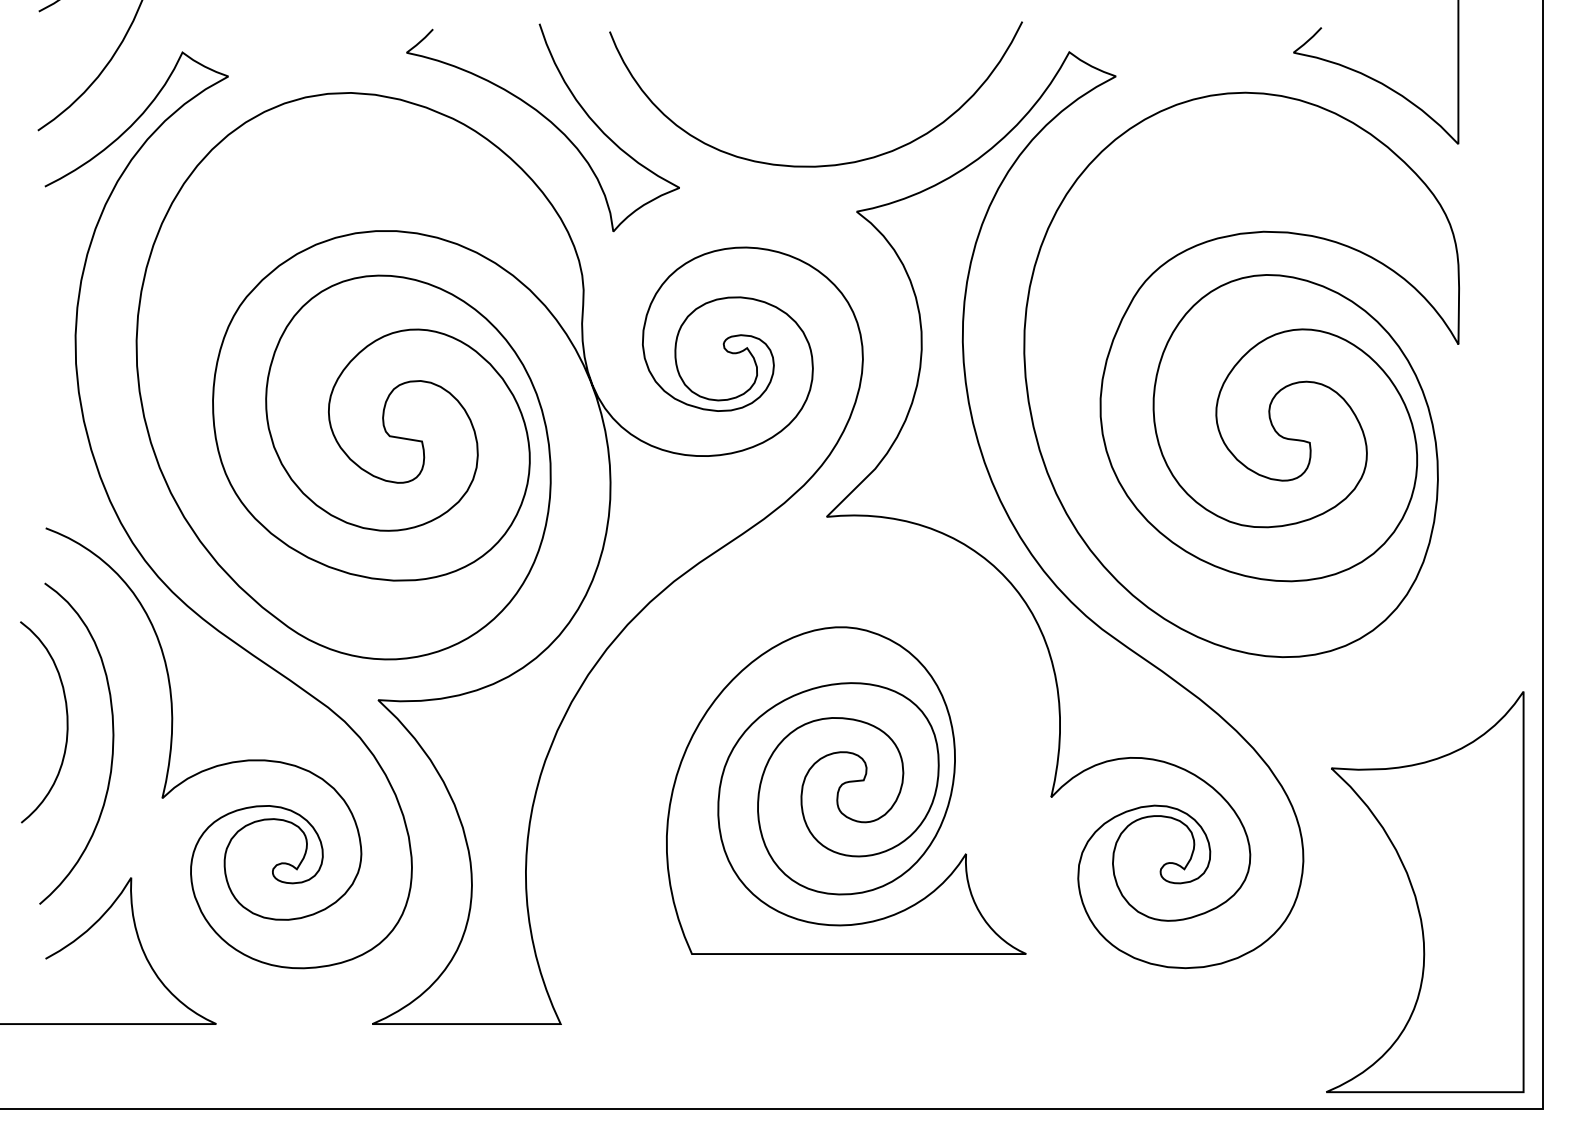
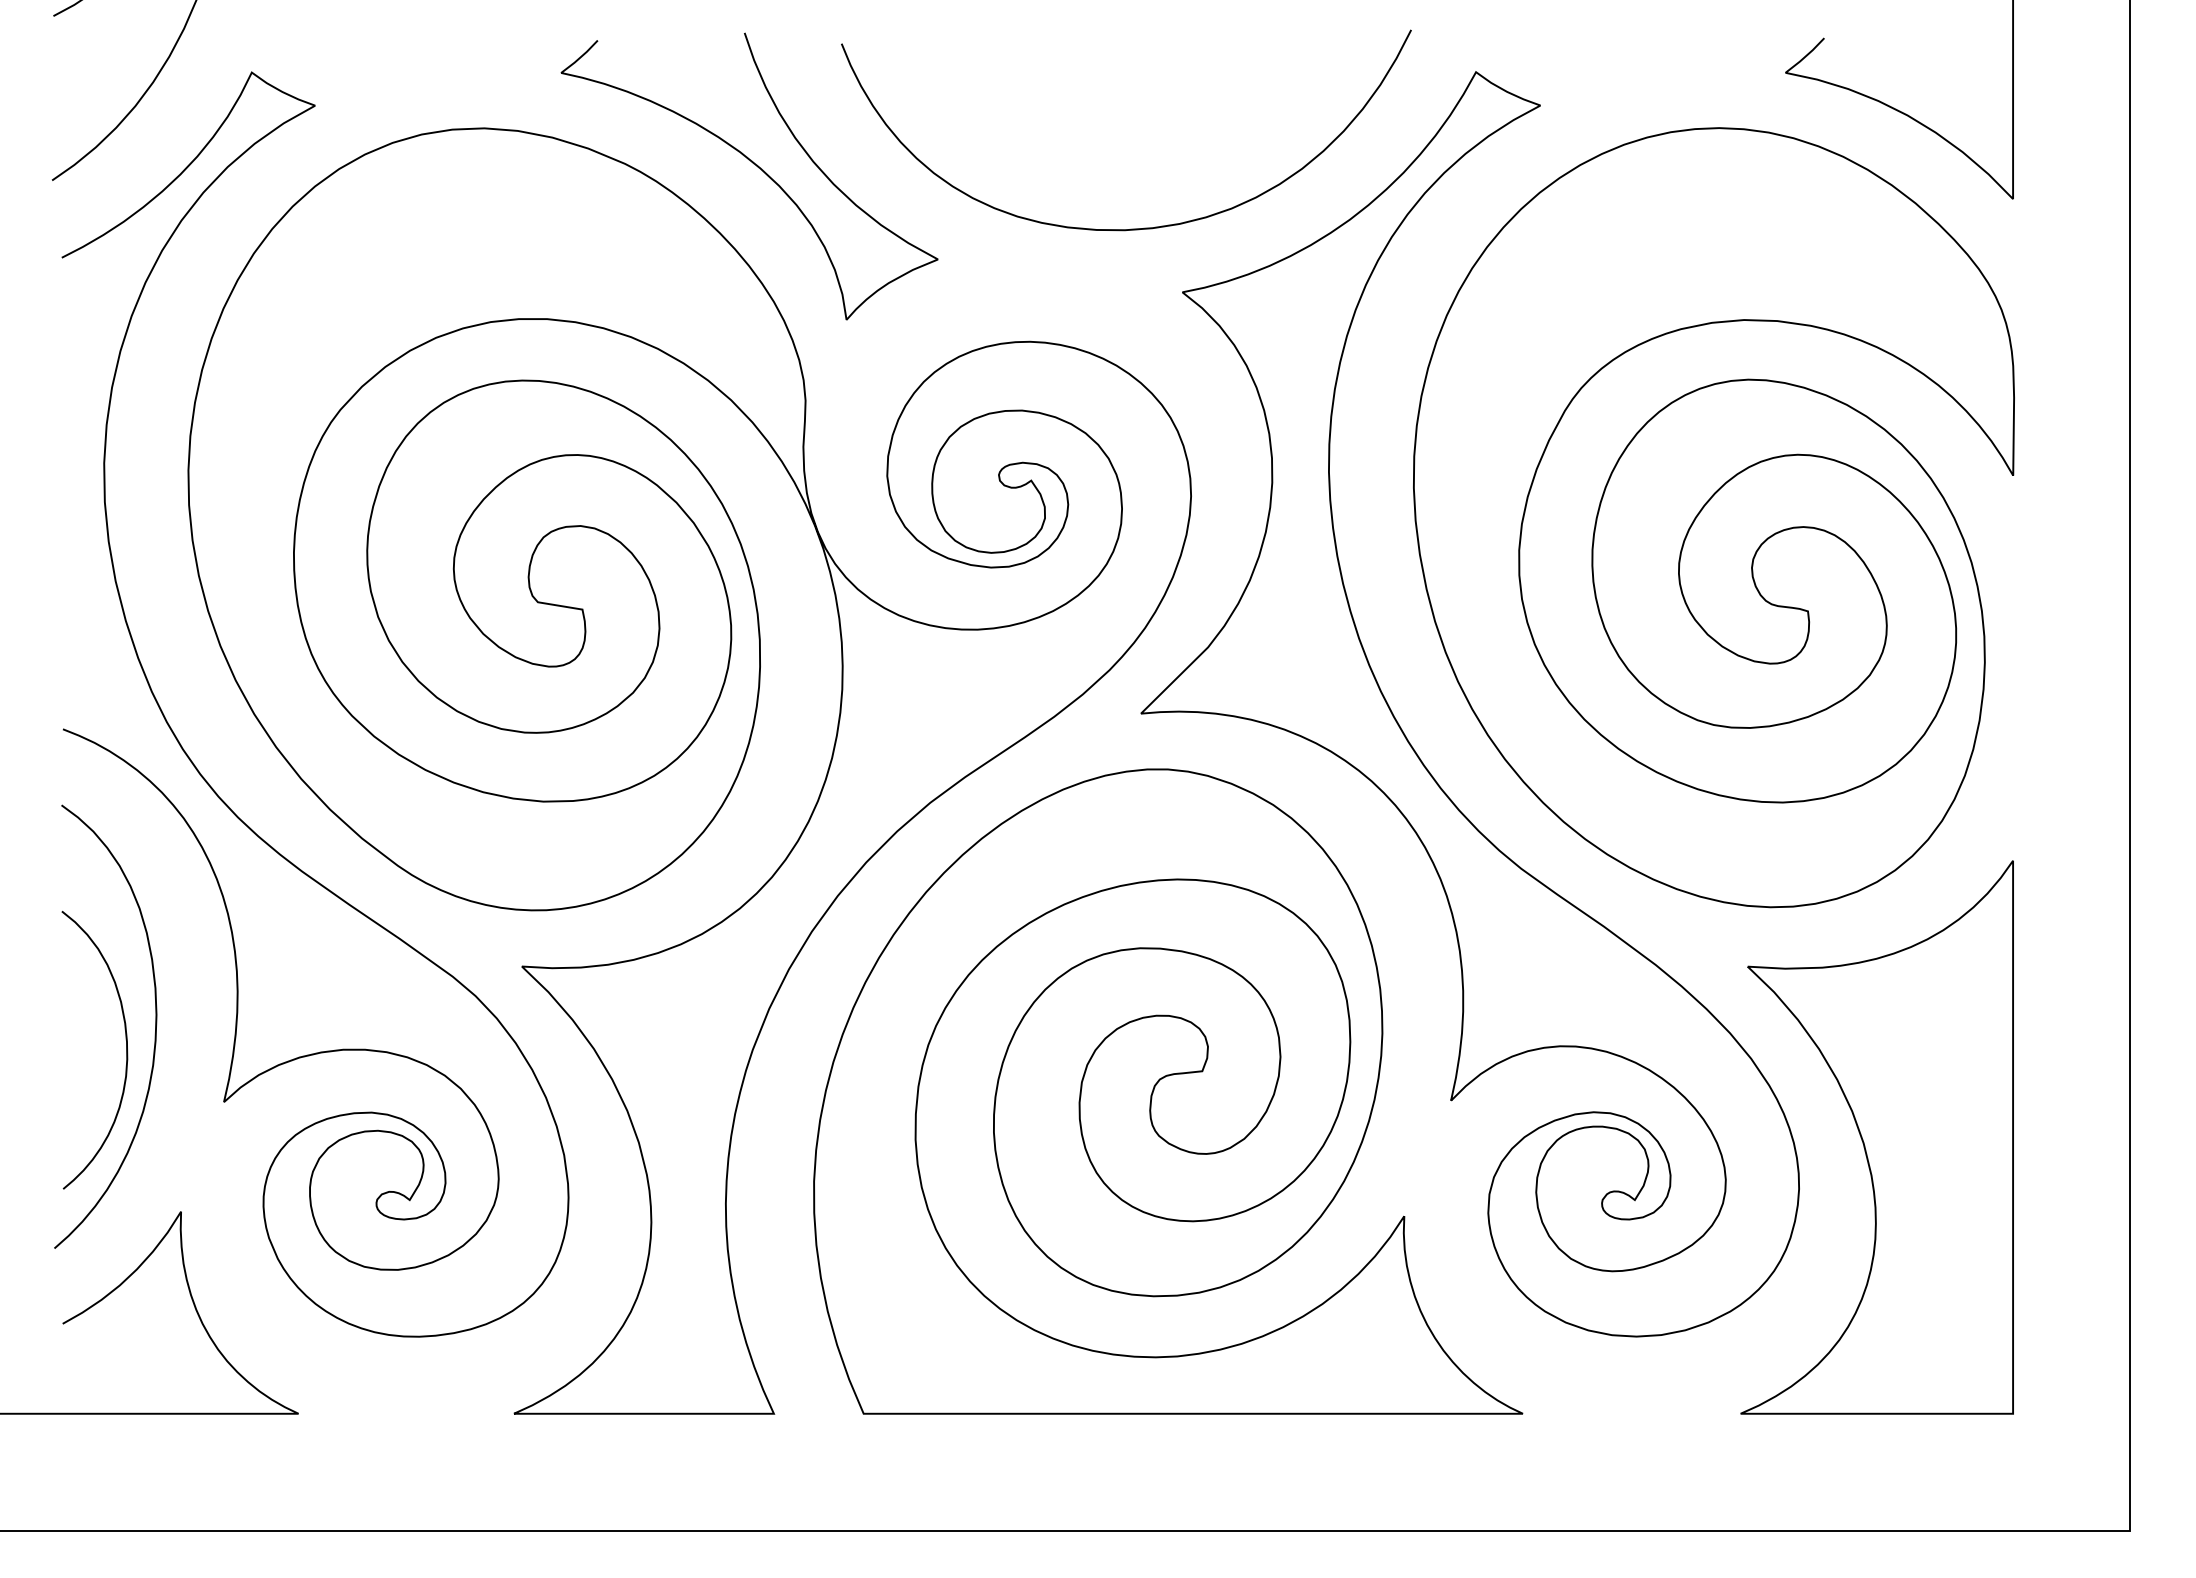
curve: (67, 721) -> (126, 1049), moved
part: (846, 790) -> (1168, 1091), size x1.43
part: (1424, 892) -> (1876, 1137), moved

